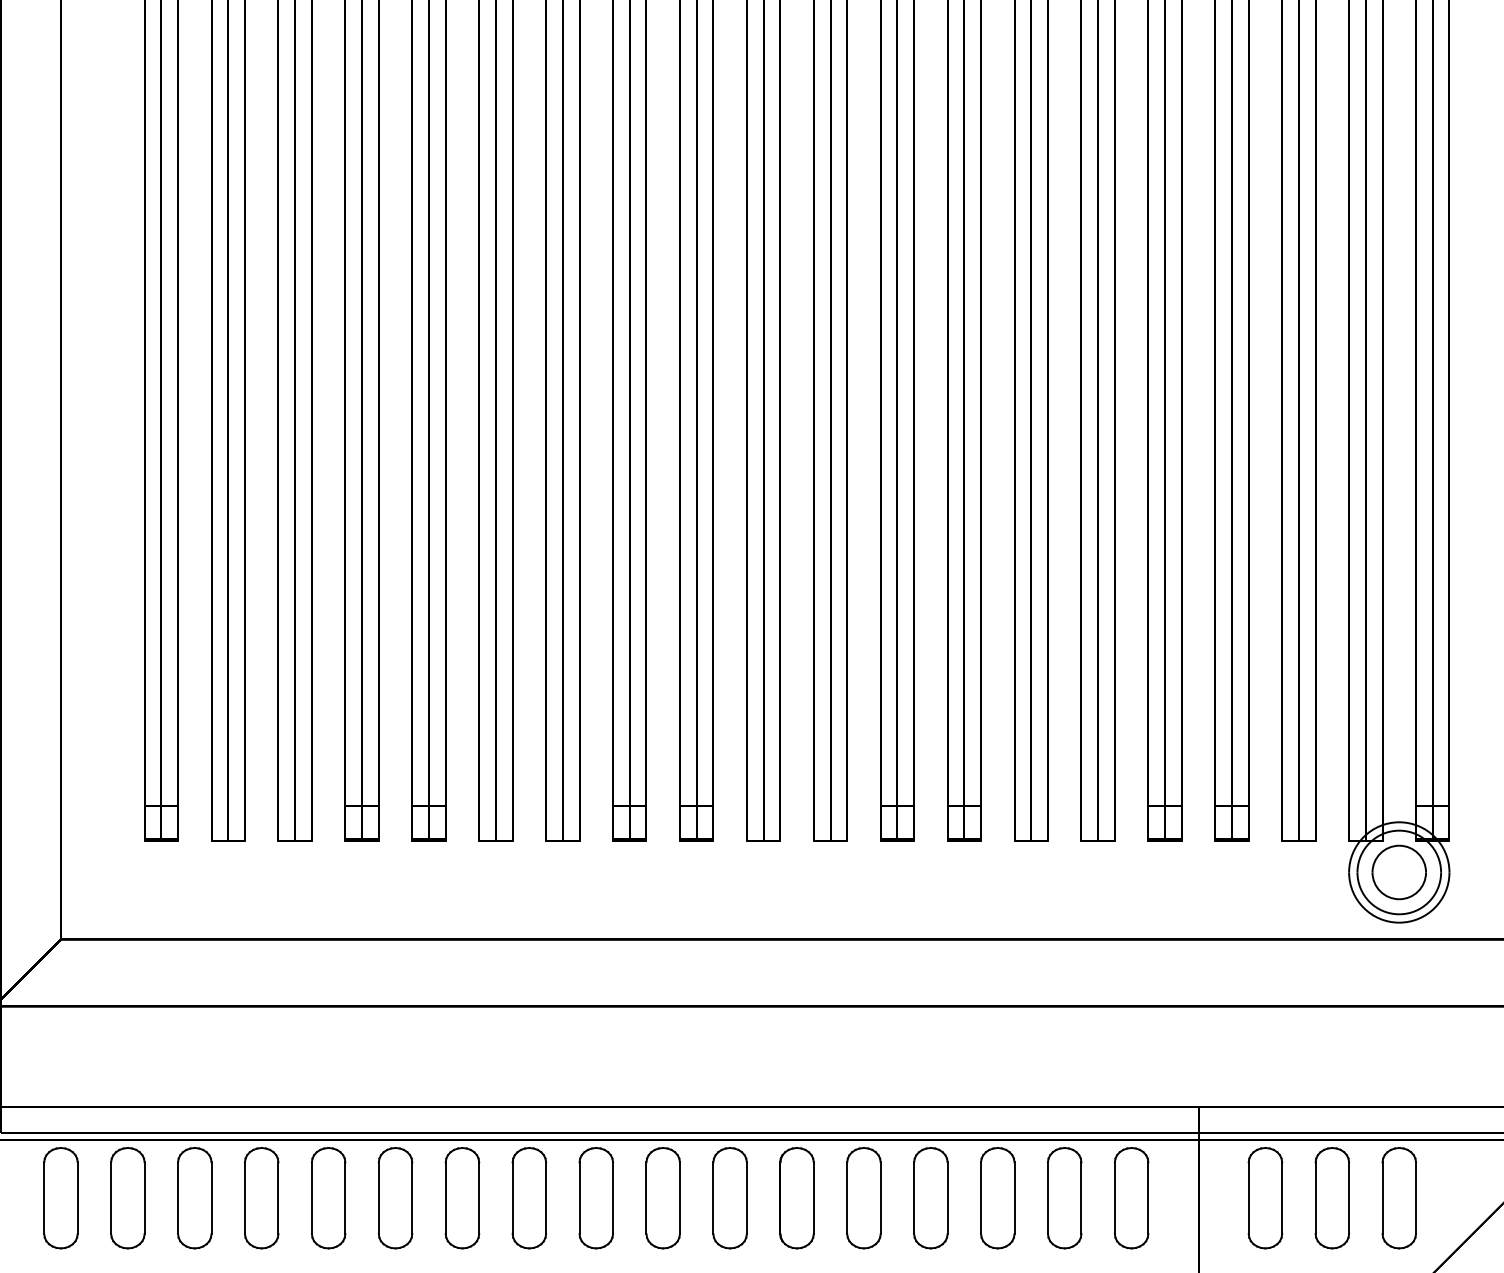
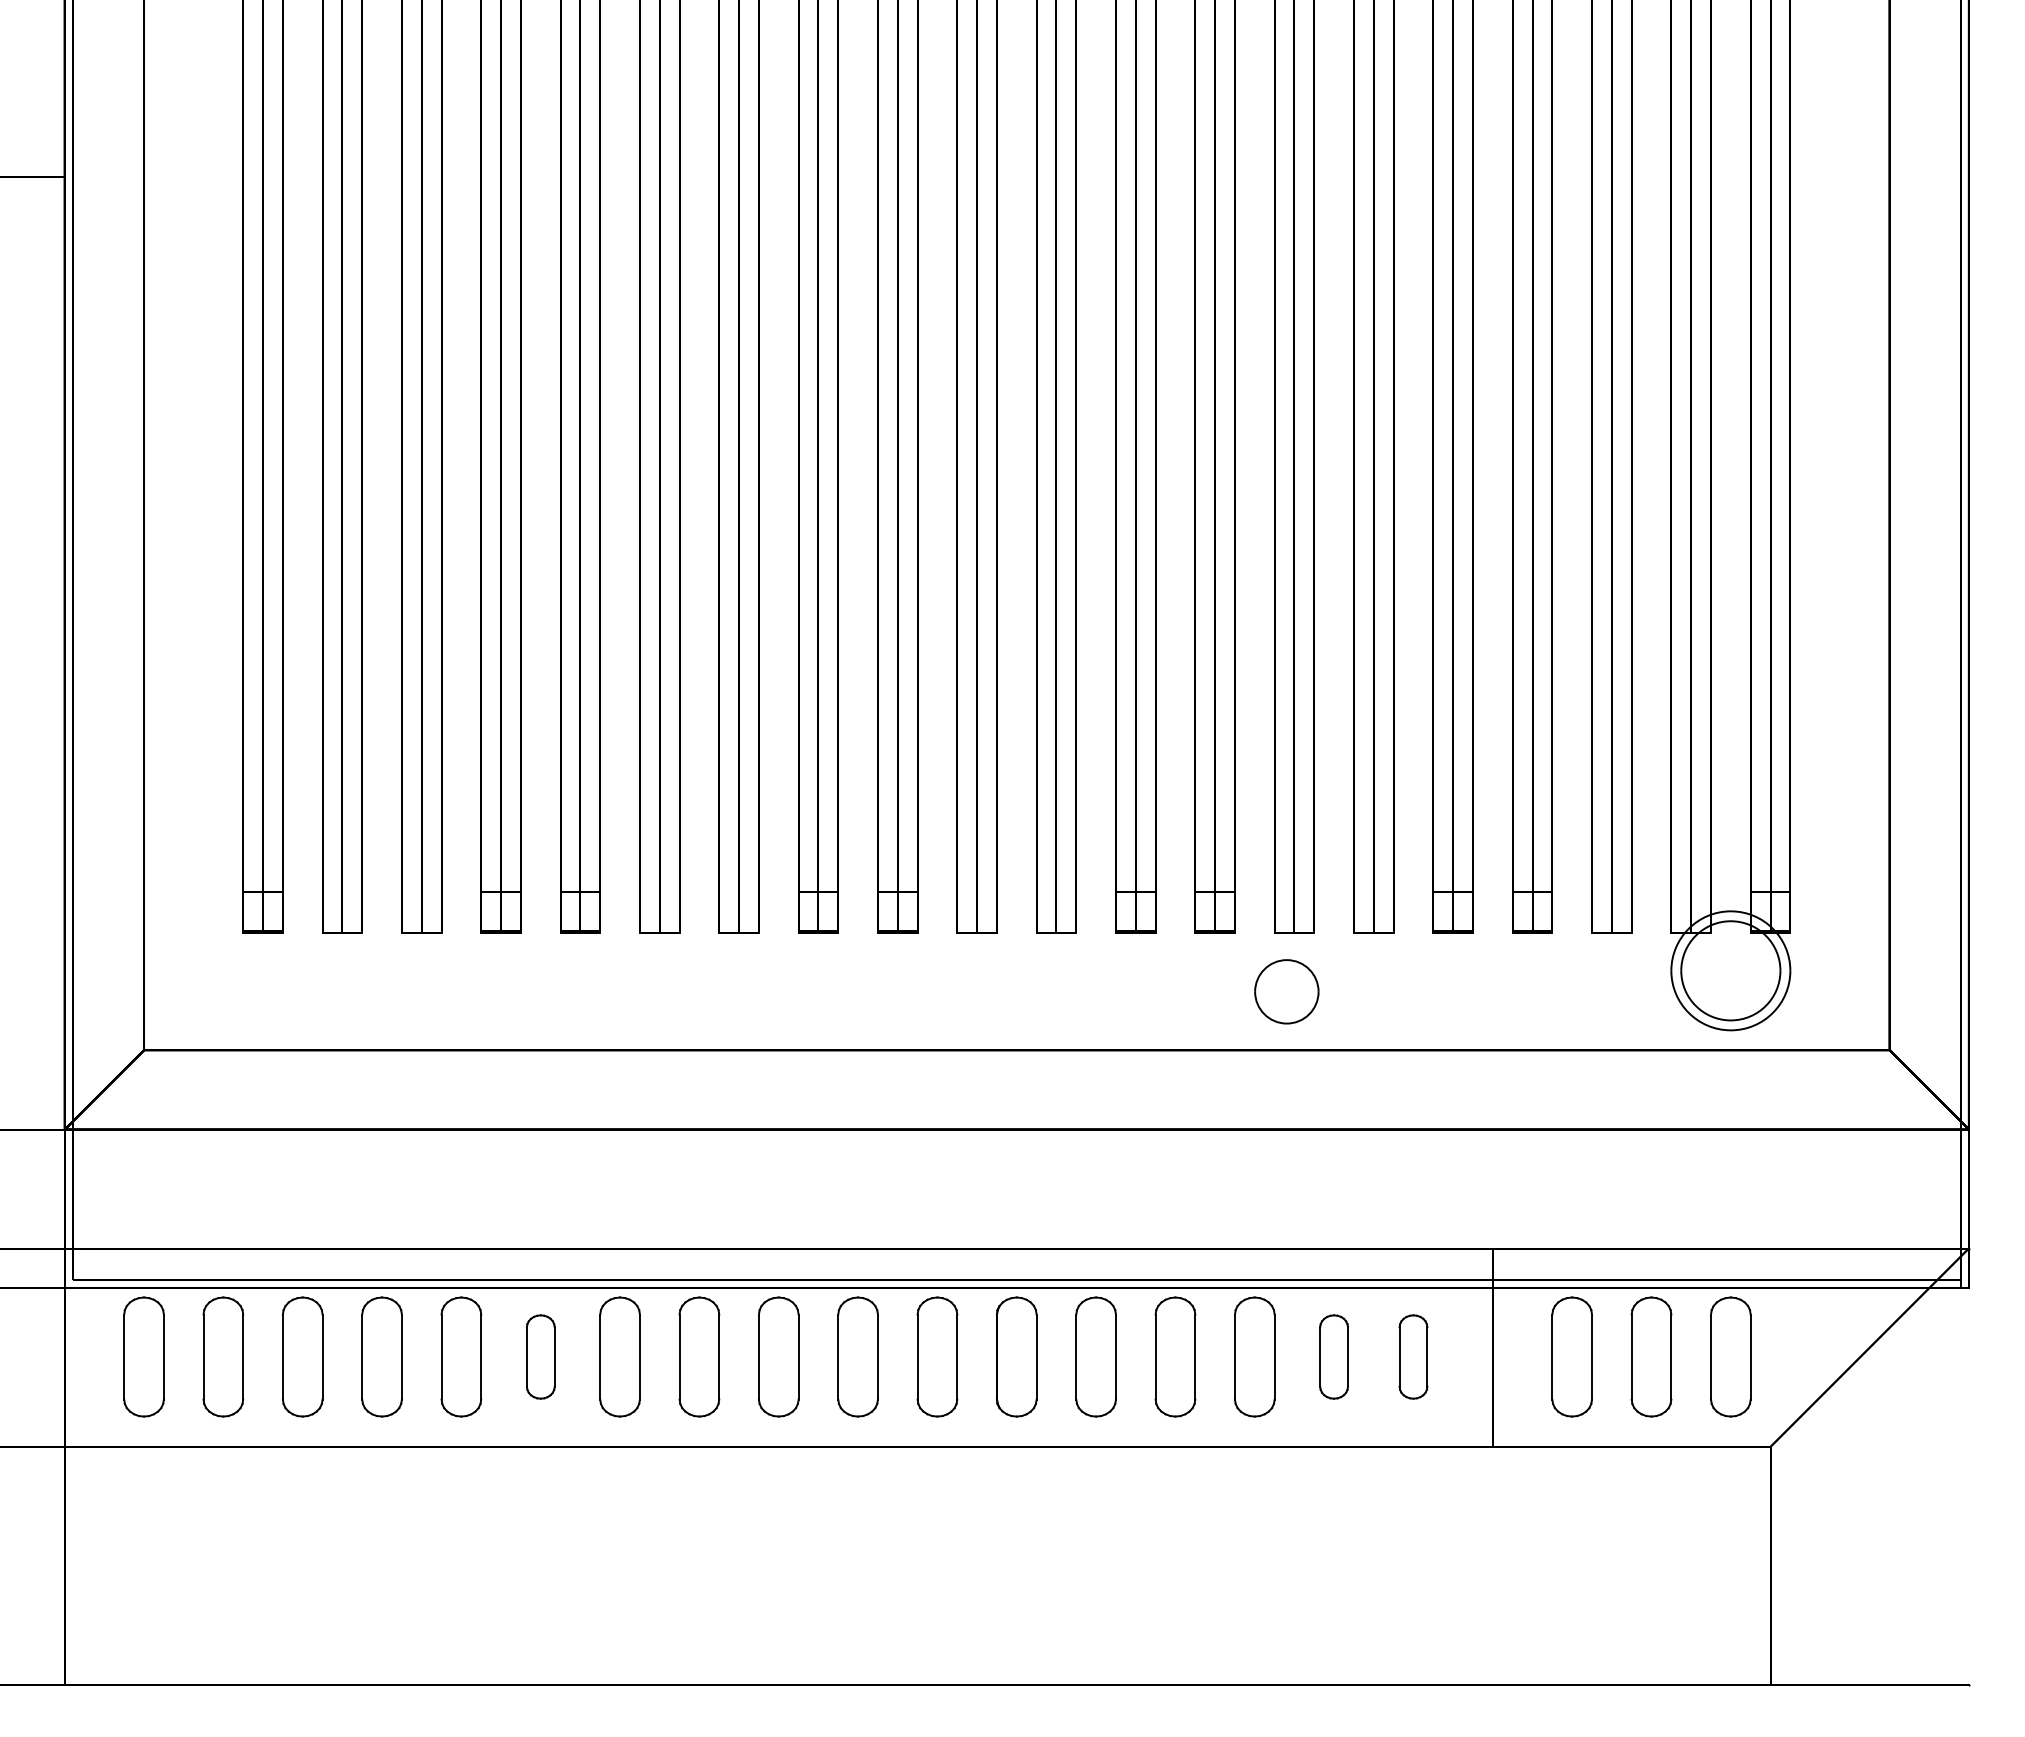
part: (1398, 872) -> (1286, 991), moved
part: (395, 1197) -> (540, 1356), size x0.7
part: (1064, 1197) -> (1333, 1356), size x0.7
part: (1131, 1197) -> (1413, 1356), size x0.7

